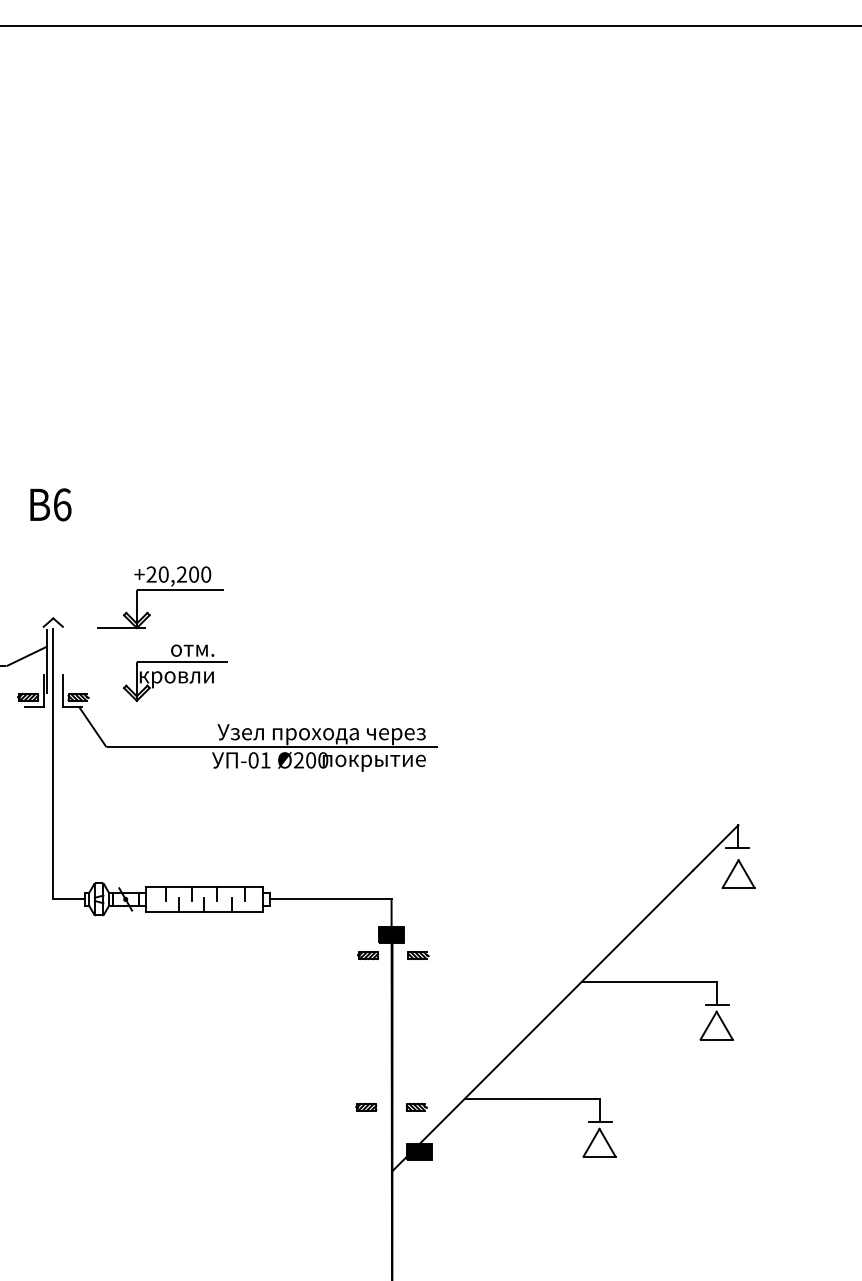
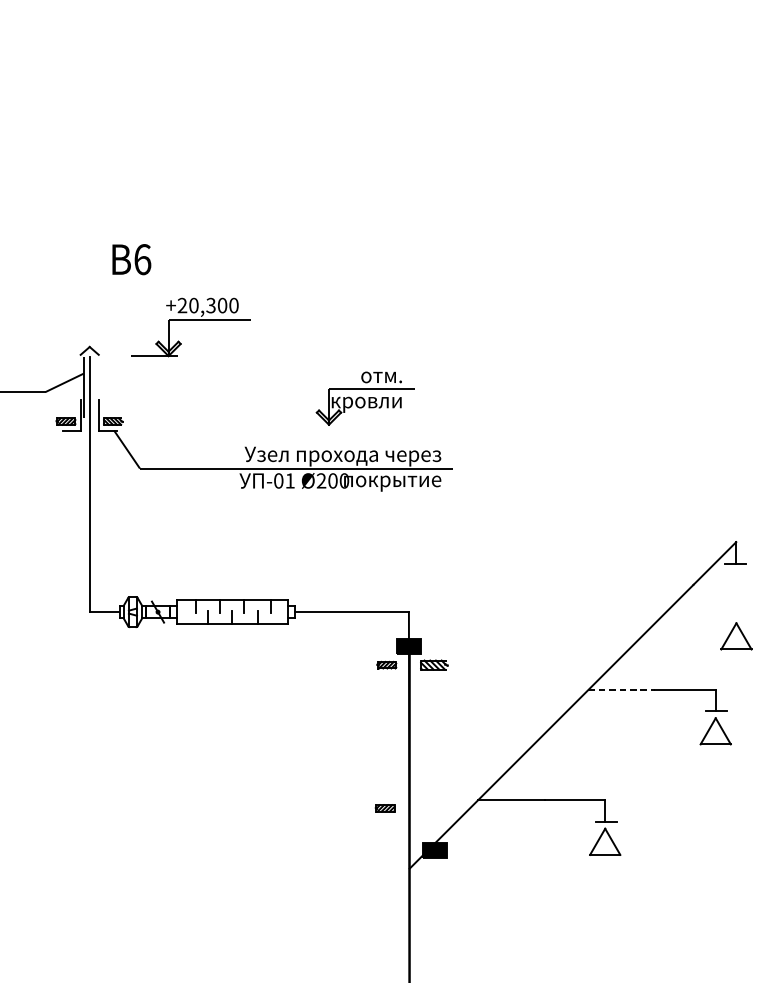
text: (50, 504) -> (131, 259), moved
text: (181, 574) -> (210, 305), +20,200 -> +20,300
part: (175, 672) -> (365, 398), moved
part: (738, 873) -> (736, 635), moved
part: (418, 955) -> (434, 665), size x1.4
line: (617, 981) -> (622, 689), solid -> dashed
part: (416, 1106) -> (432, 807), removed

